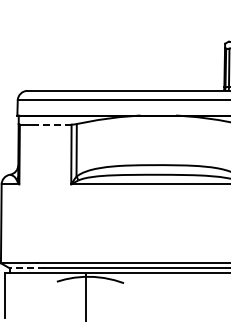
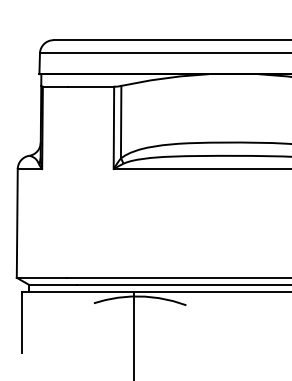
line: (54, 124) -> (90, 86), dashed -> solid
line: (27, 268) -> (53, 285), dashed -> solid

